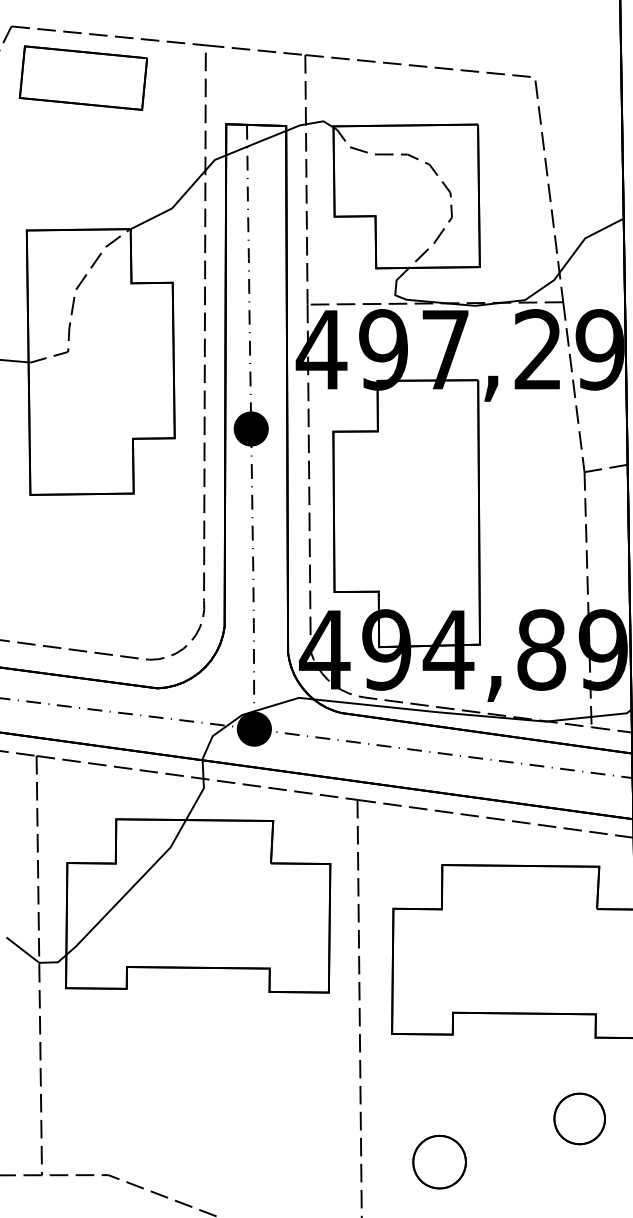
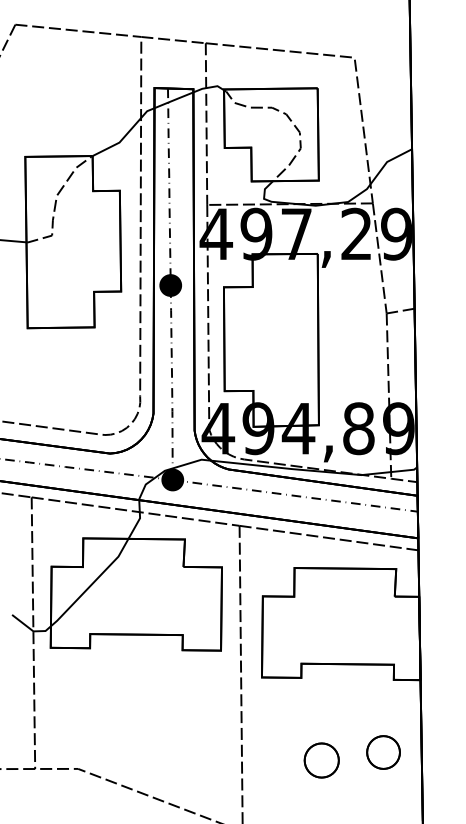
part: (82, 77) -> (61, 57), removed
part: (579, 1118) -> (383, 752), moved
part: (439, 1162) -> (321, 760), moved

